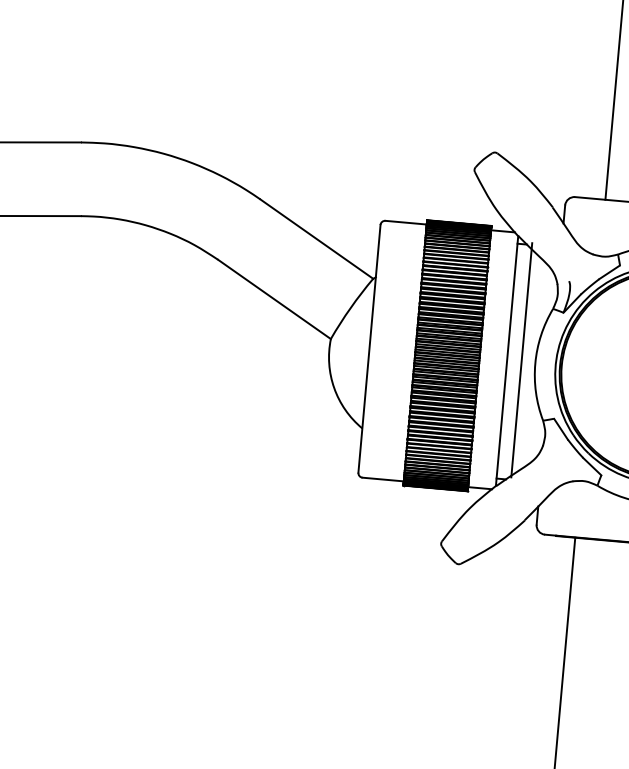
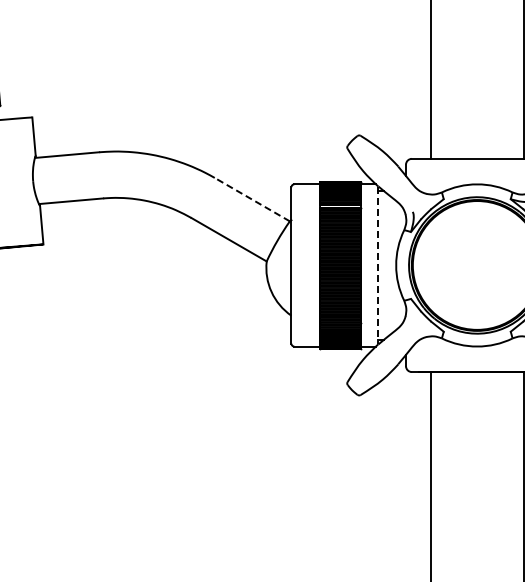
line: (315, 238) -> (251, 199), solid -> dashed
line: (521, 360) -> (387, 264), removed
line: (507, 361) -> (378, 265), solid -> dashed

